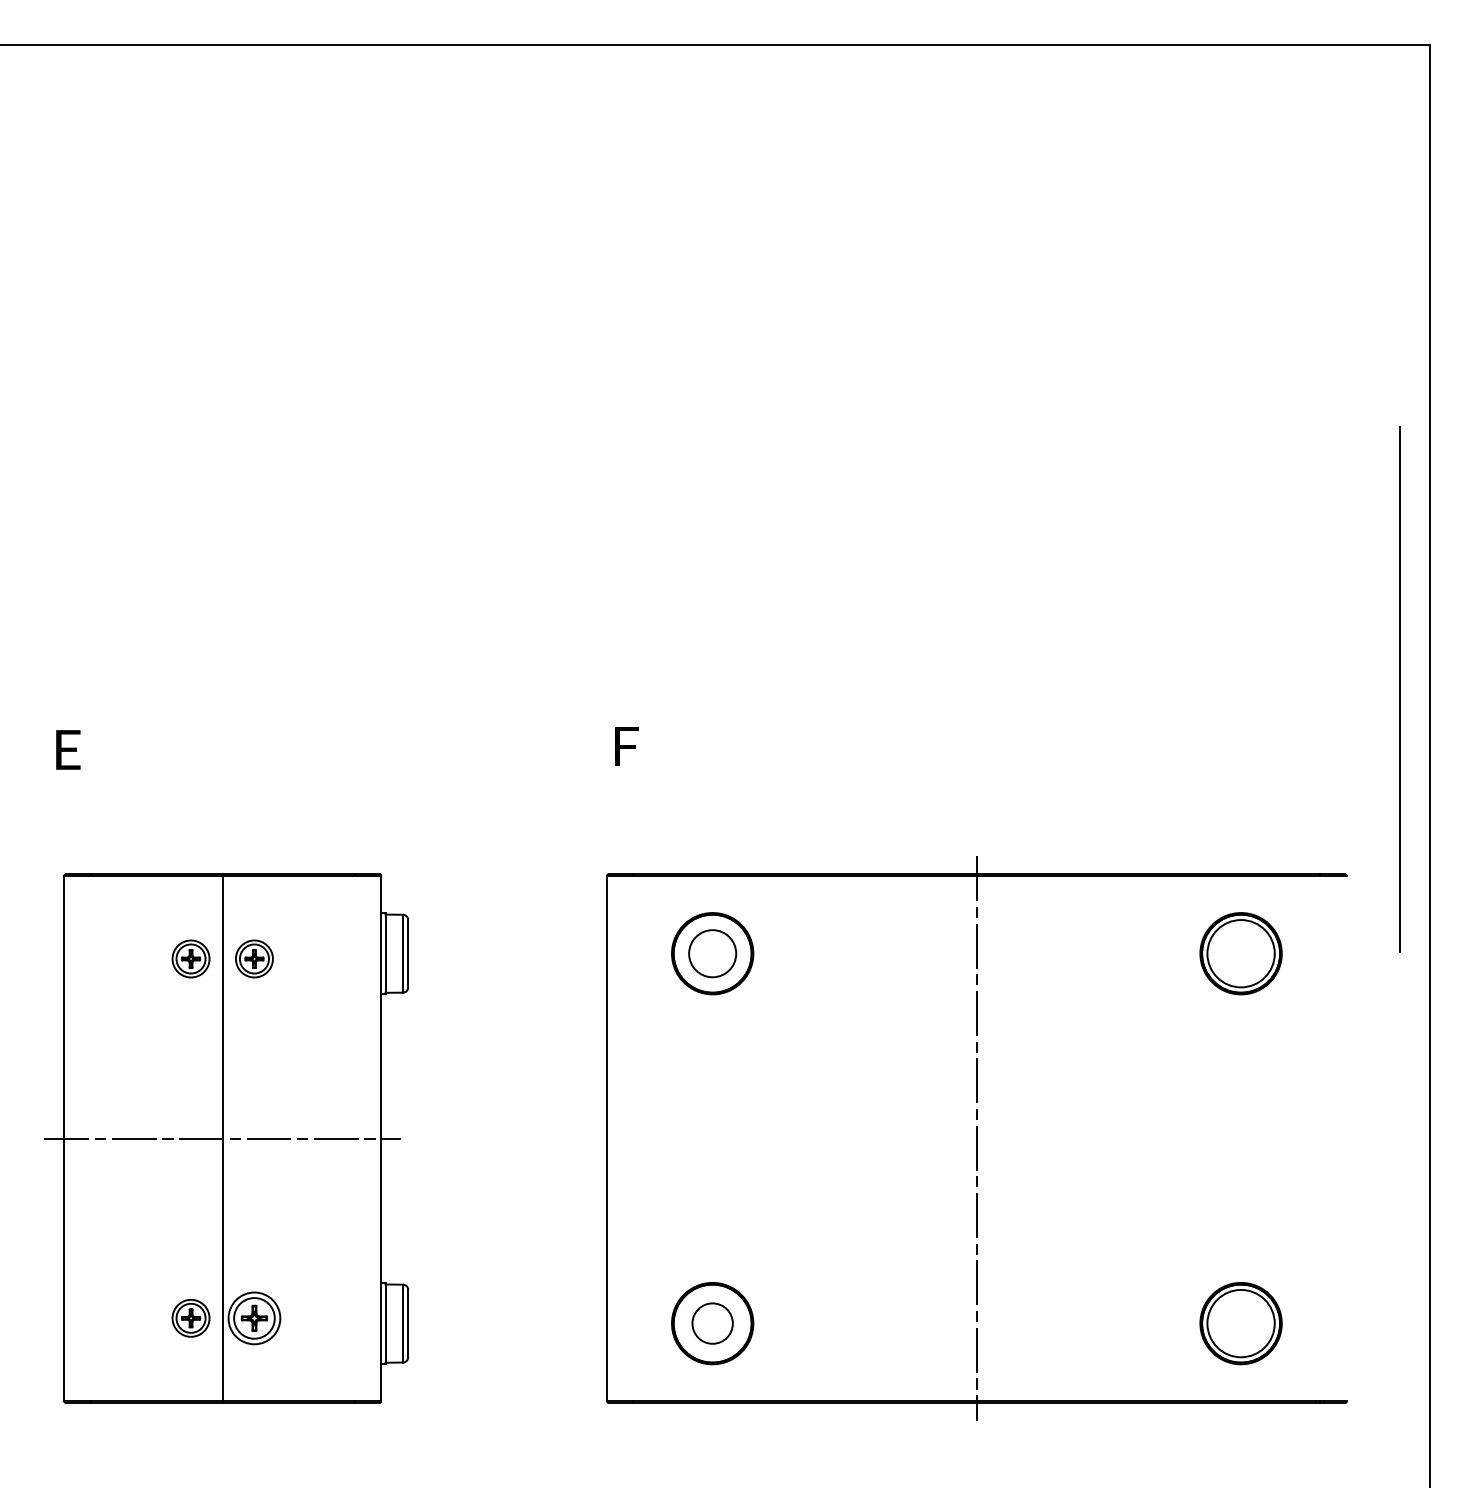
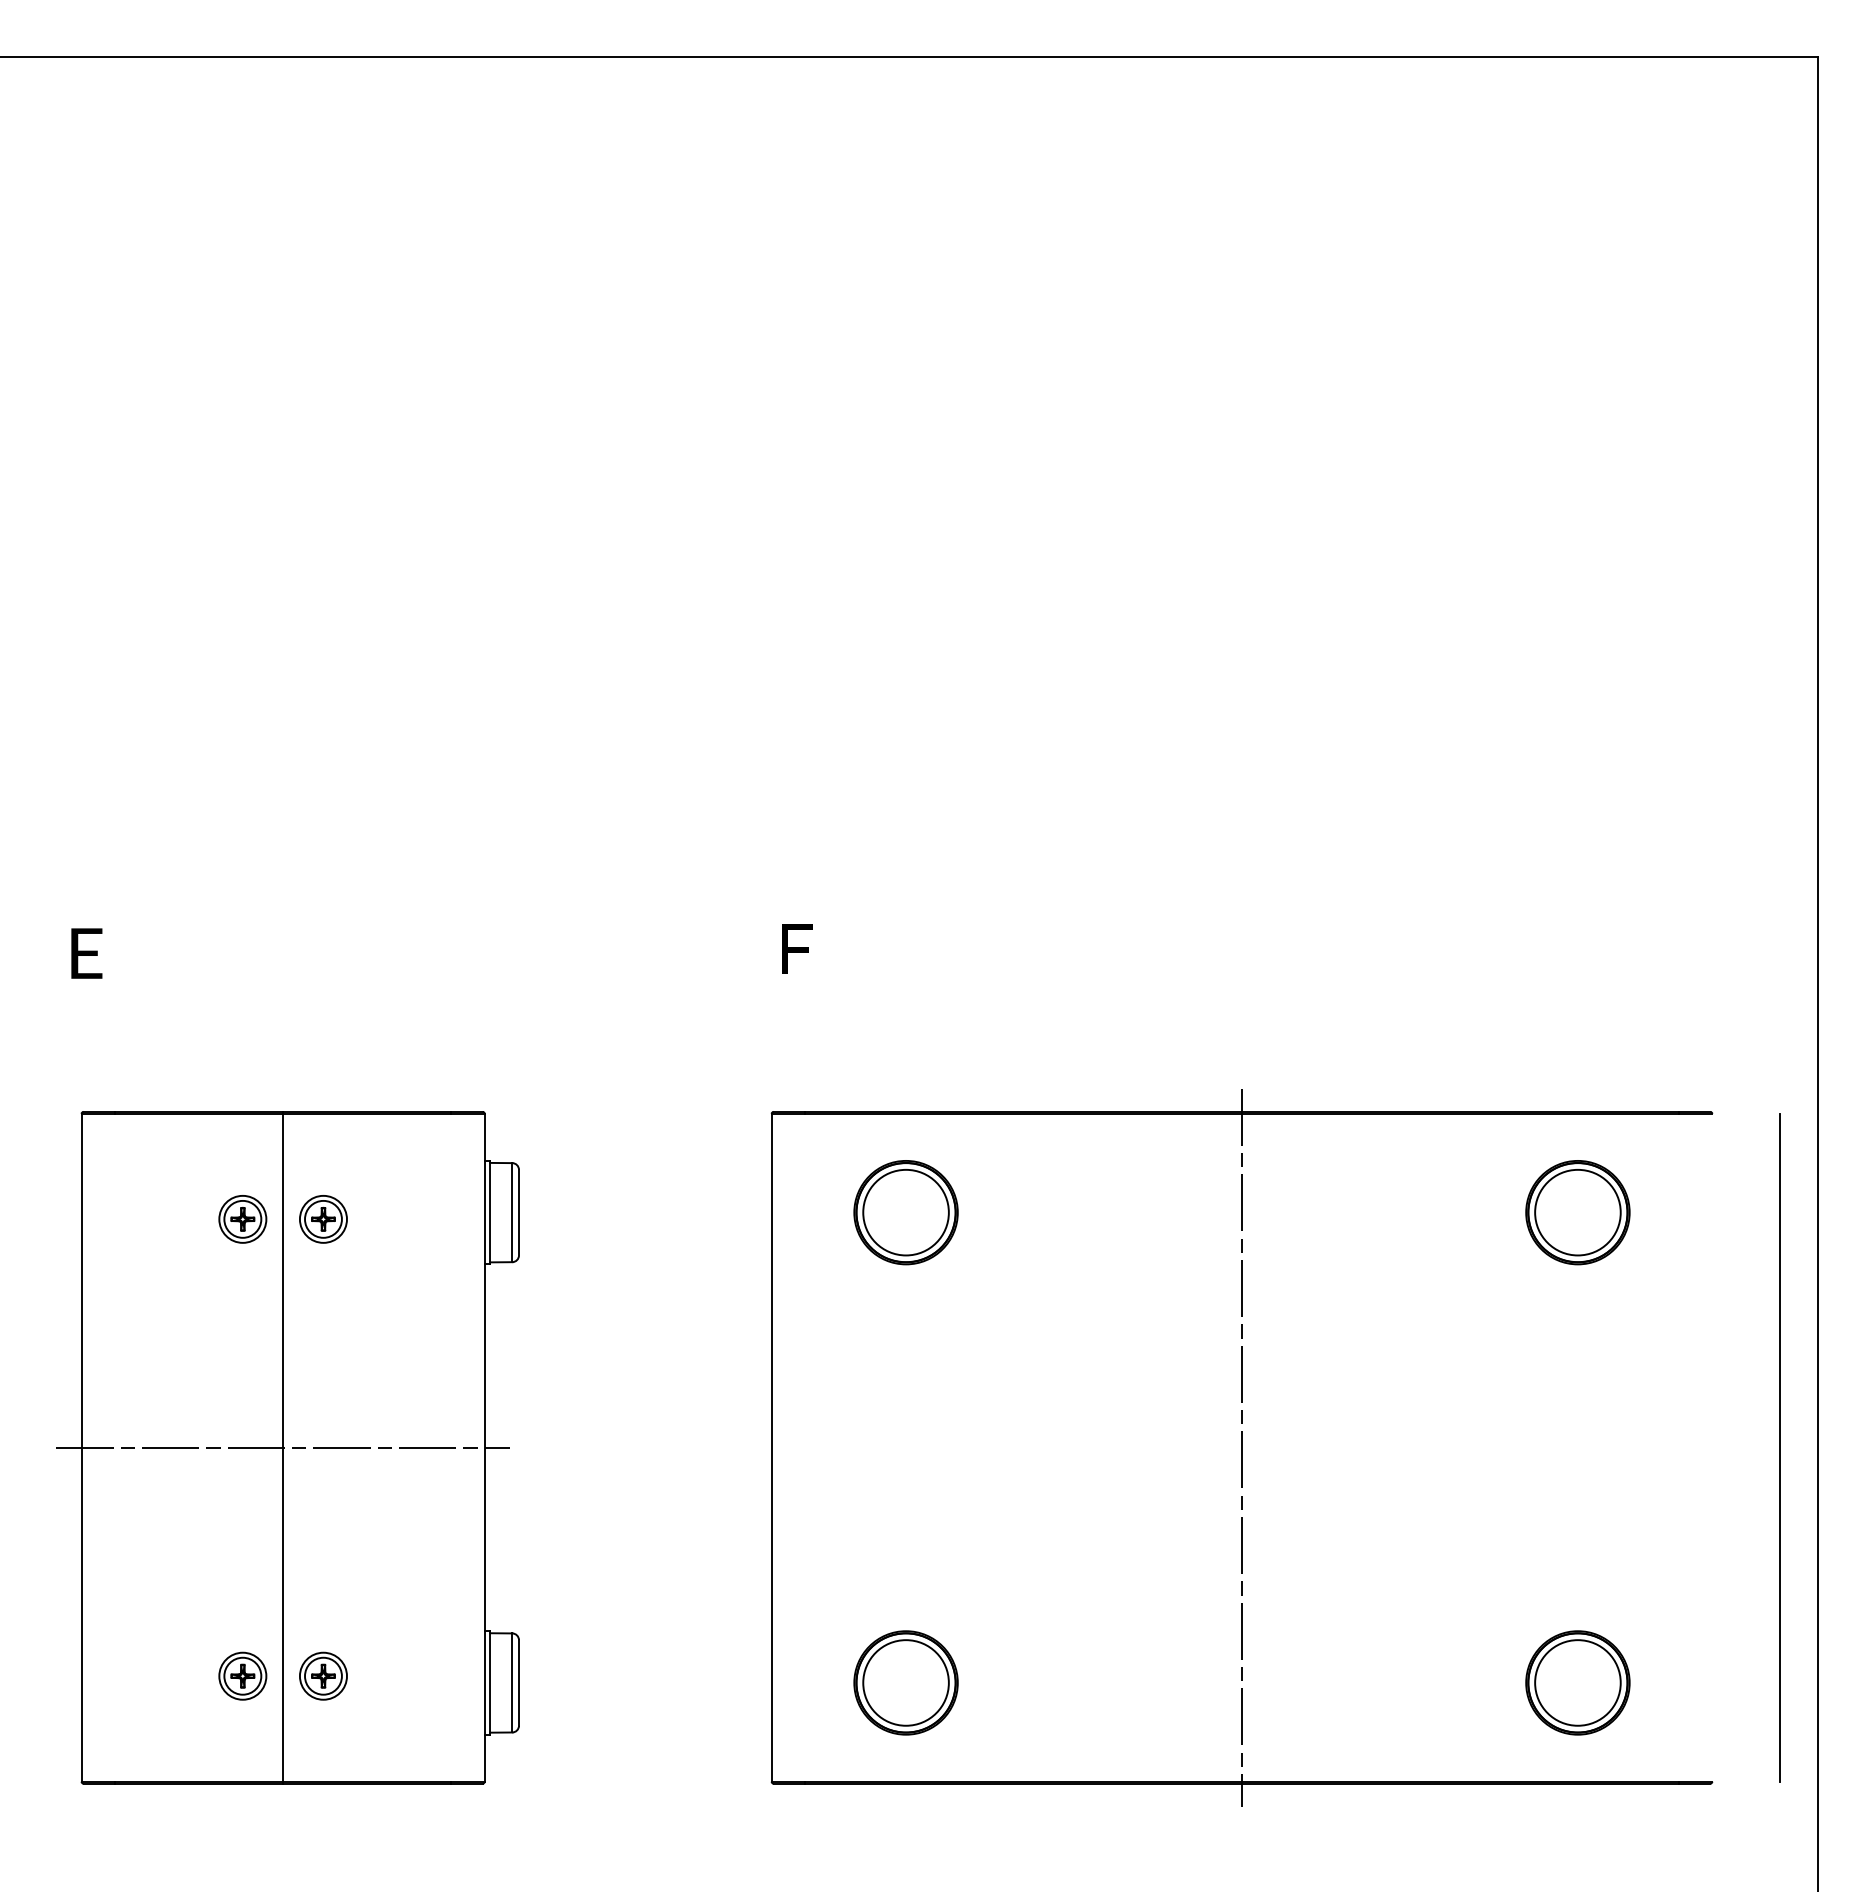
line: (1399, 689) -> (1779, 1447), moved
circle: (712, 953) -> (905, 1212), size x1.43
part: (254, 1317) -> (323, 1675), size x0.71
circle: (712, 1323) -> (905, 1682), size x1.67

